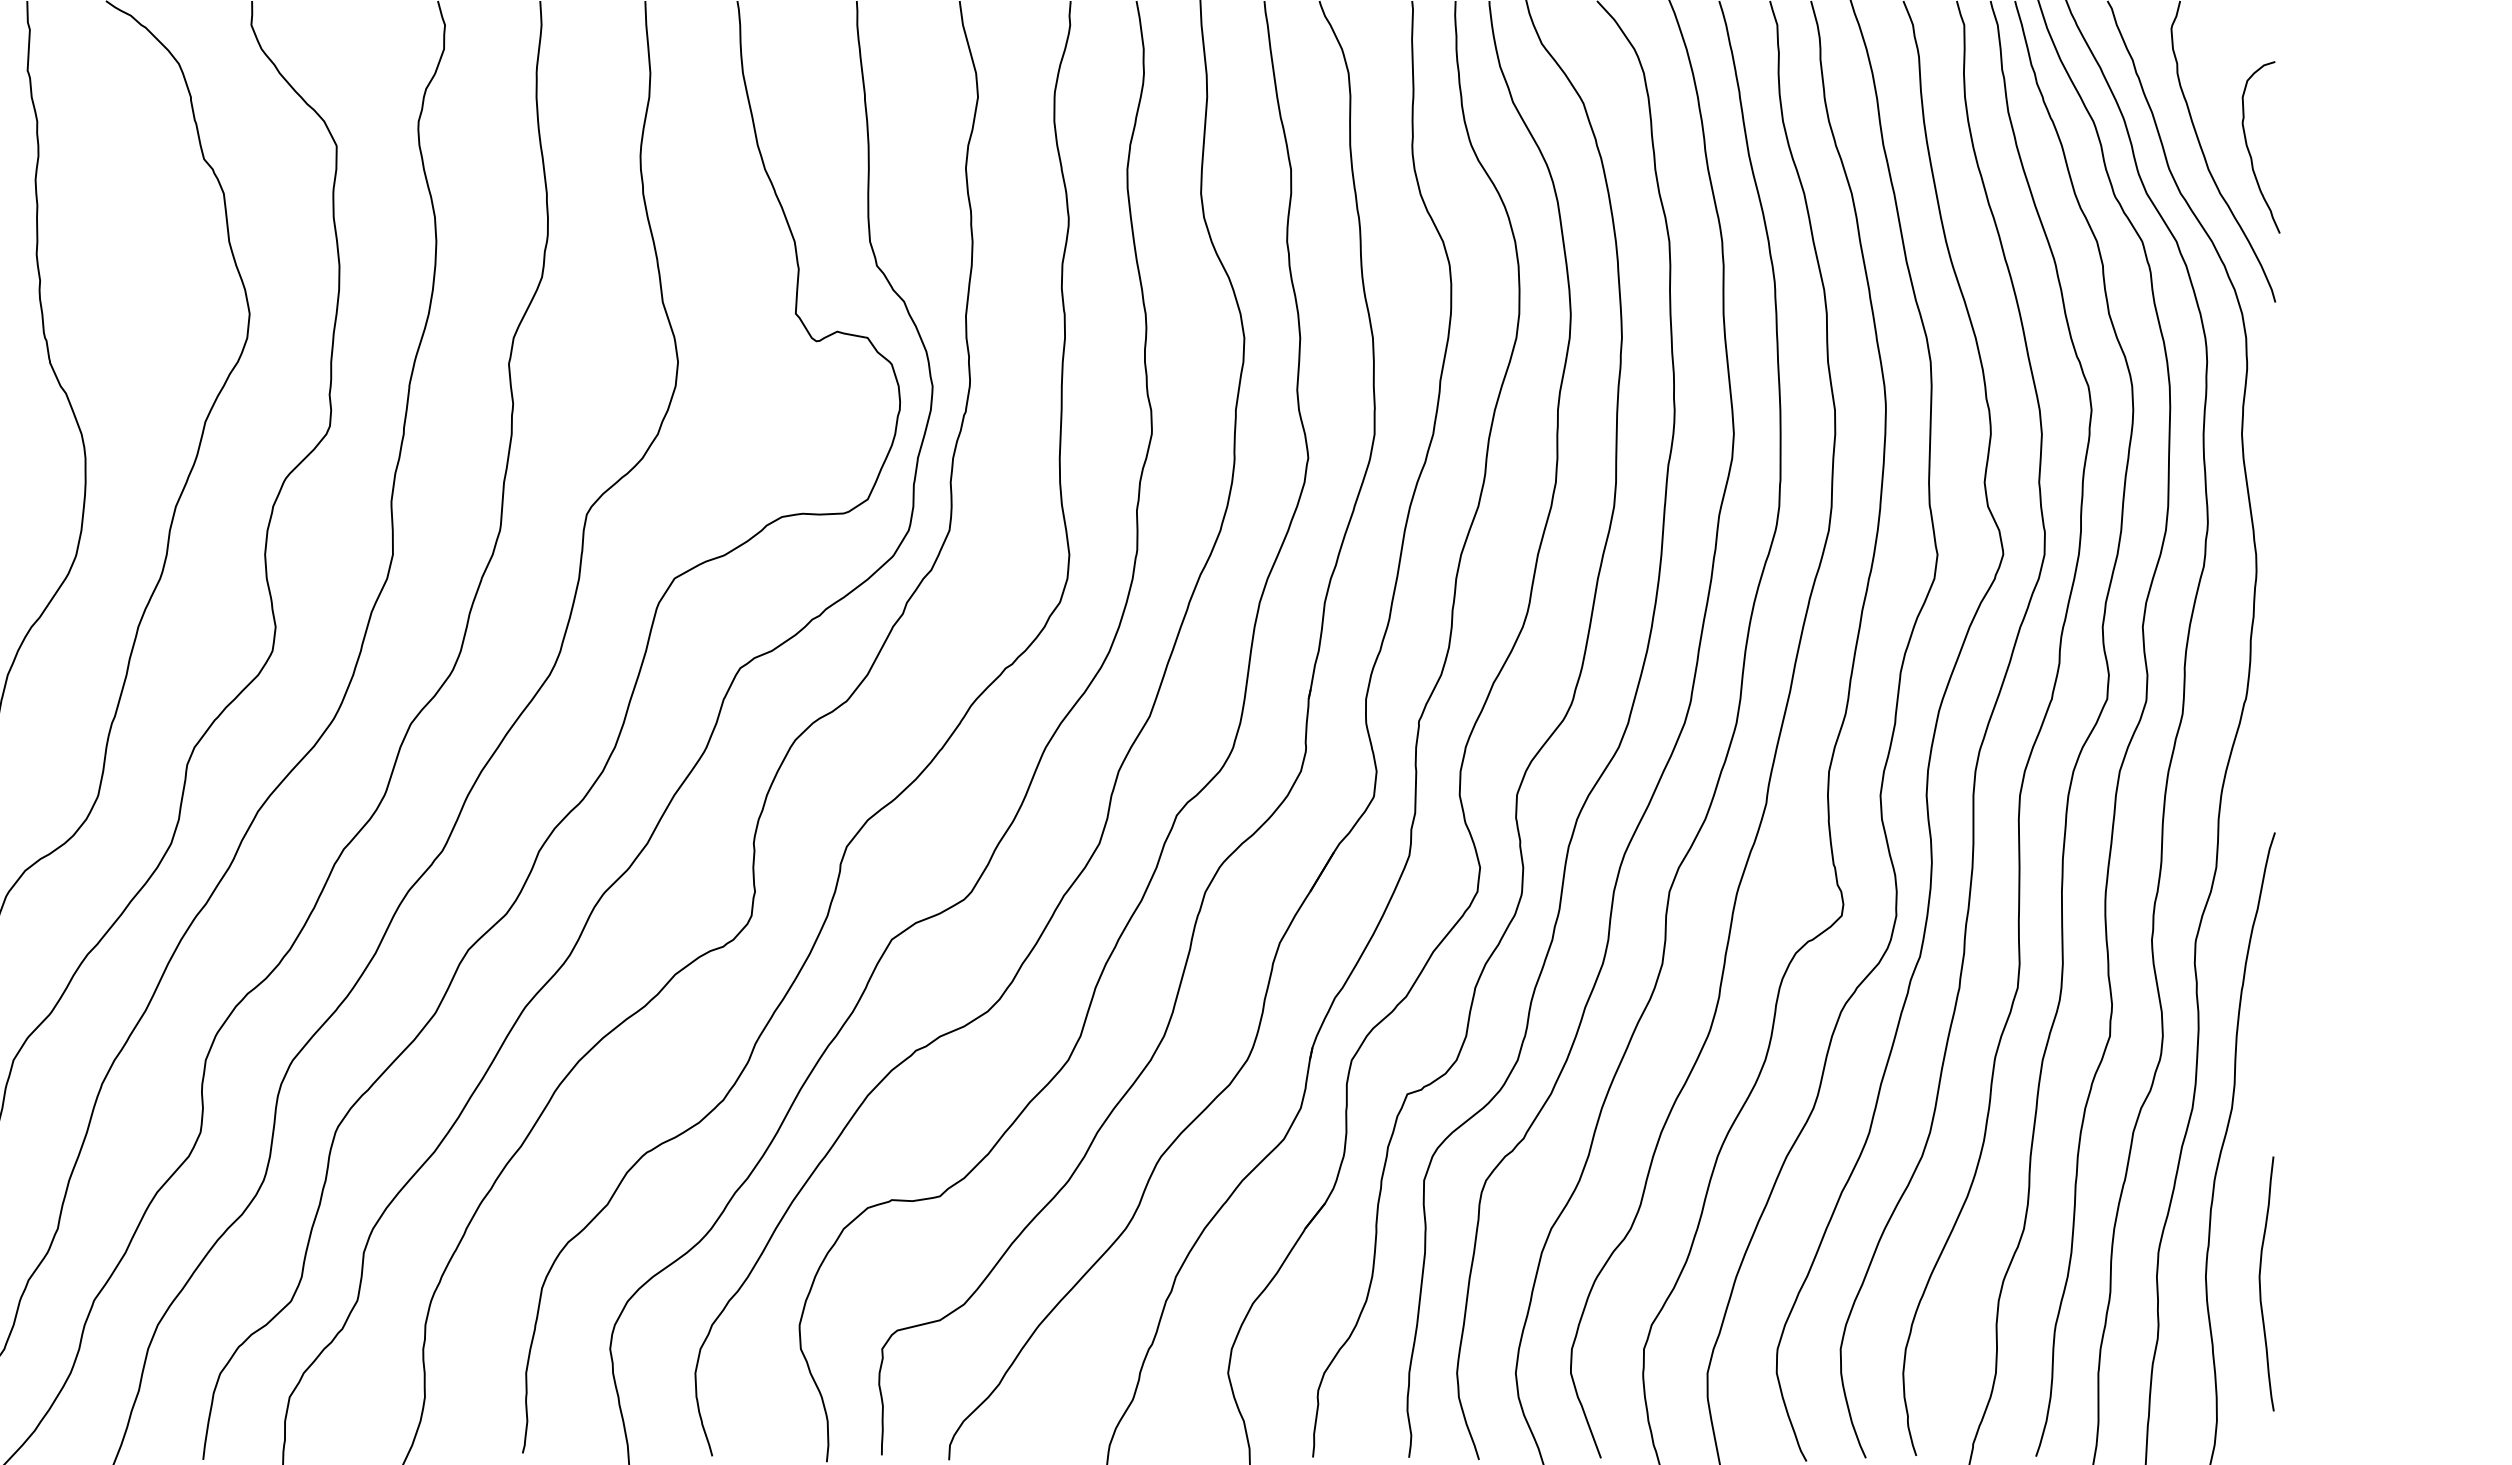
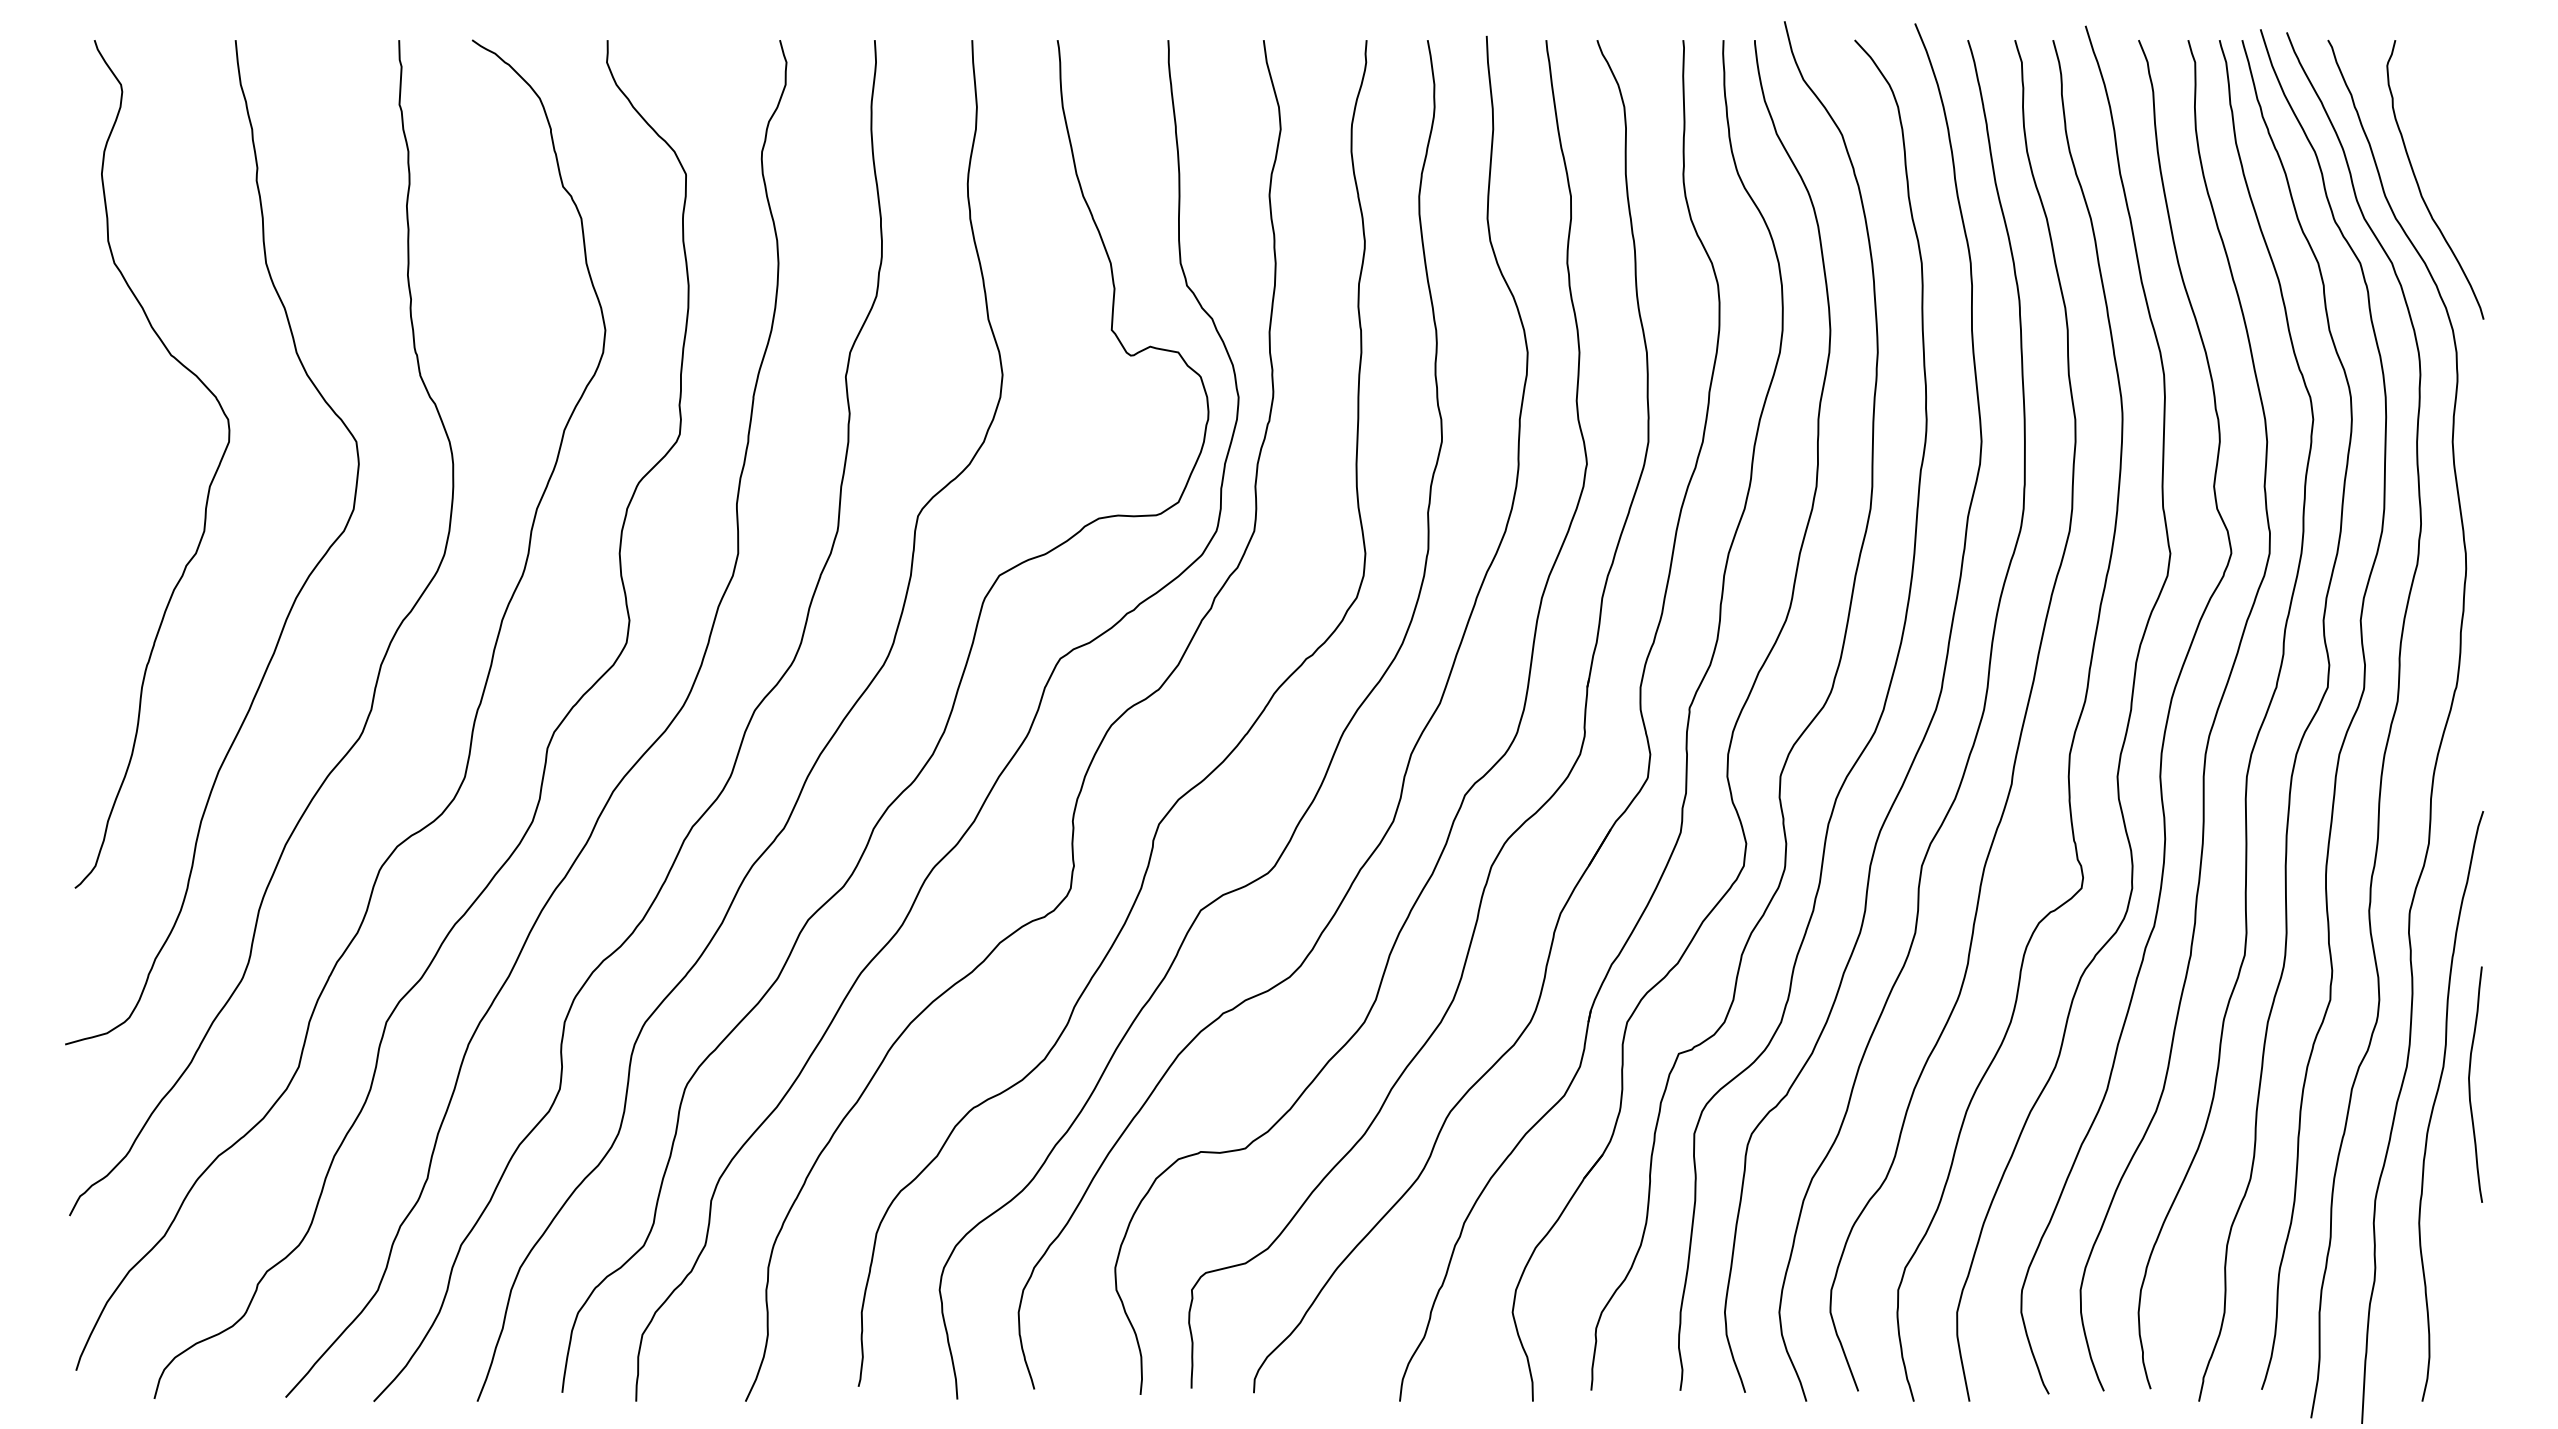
curve: (2249, 149) -> (2459, 177), removed
curve: (2261, 1283) -> (2470, 1084), moved

